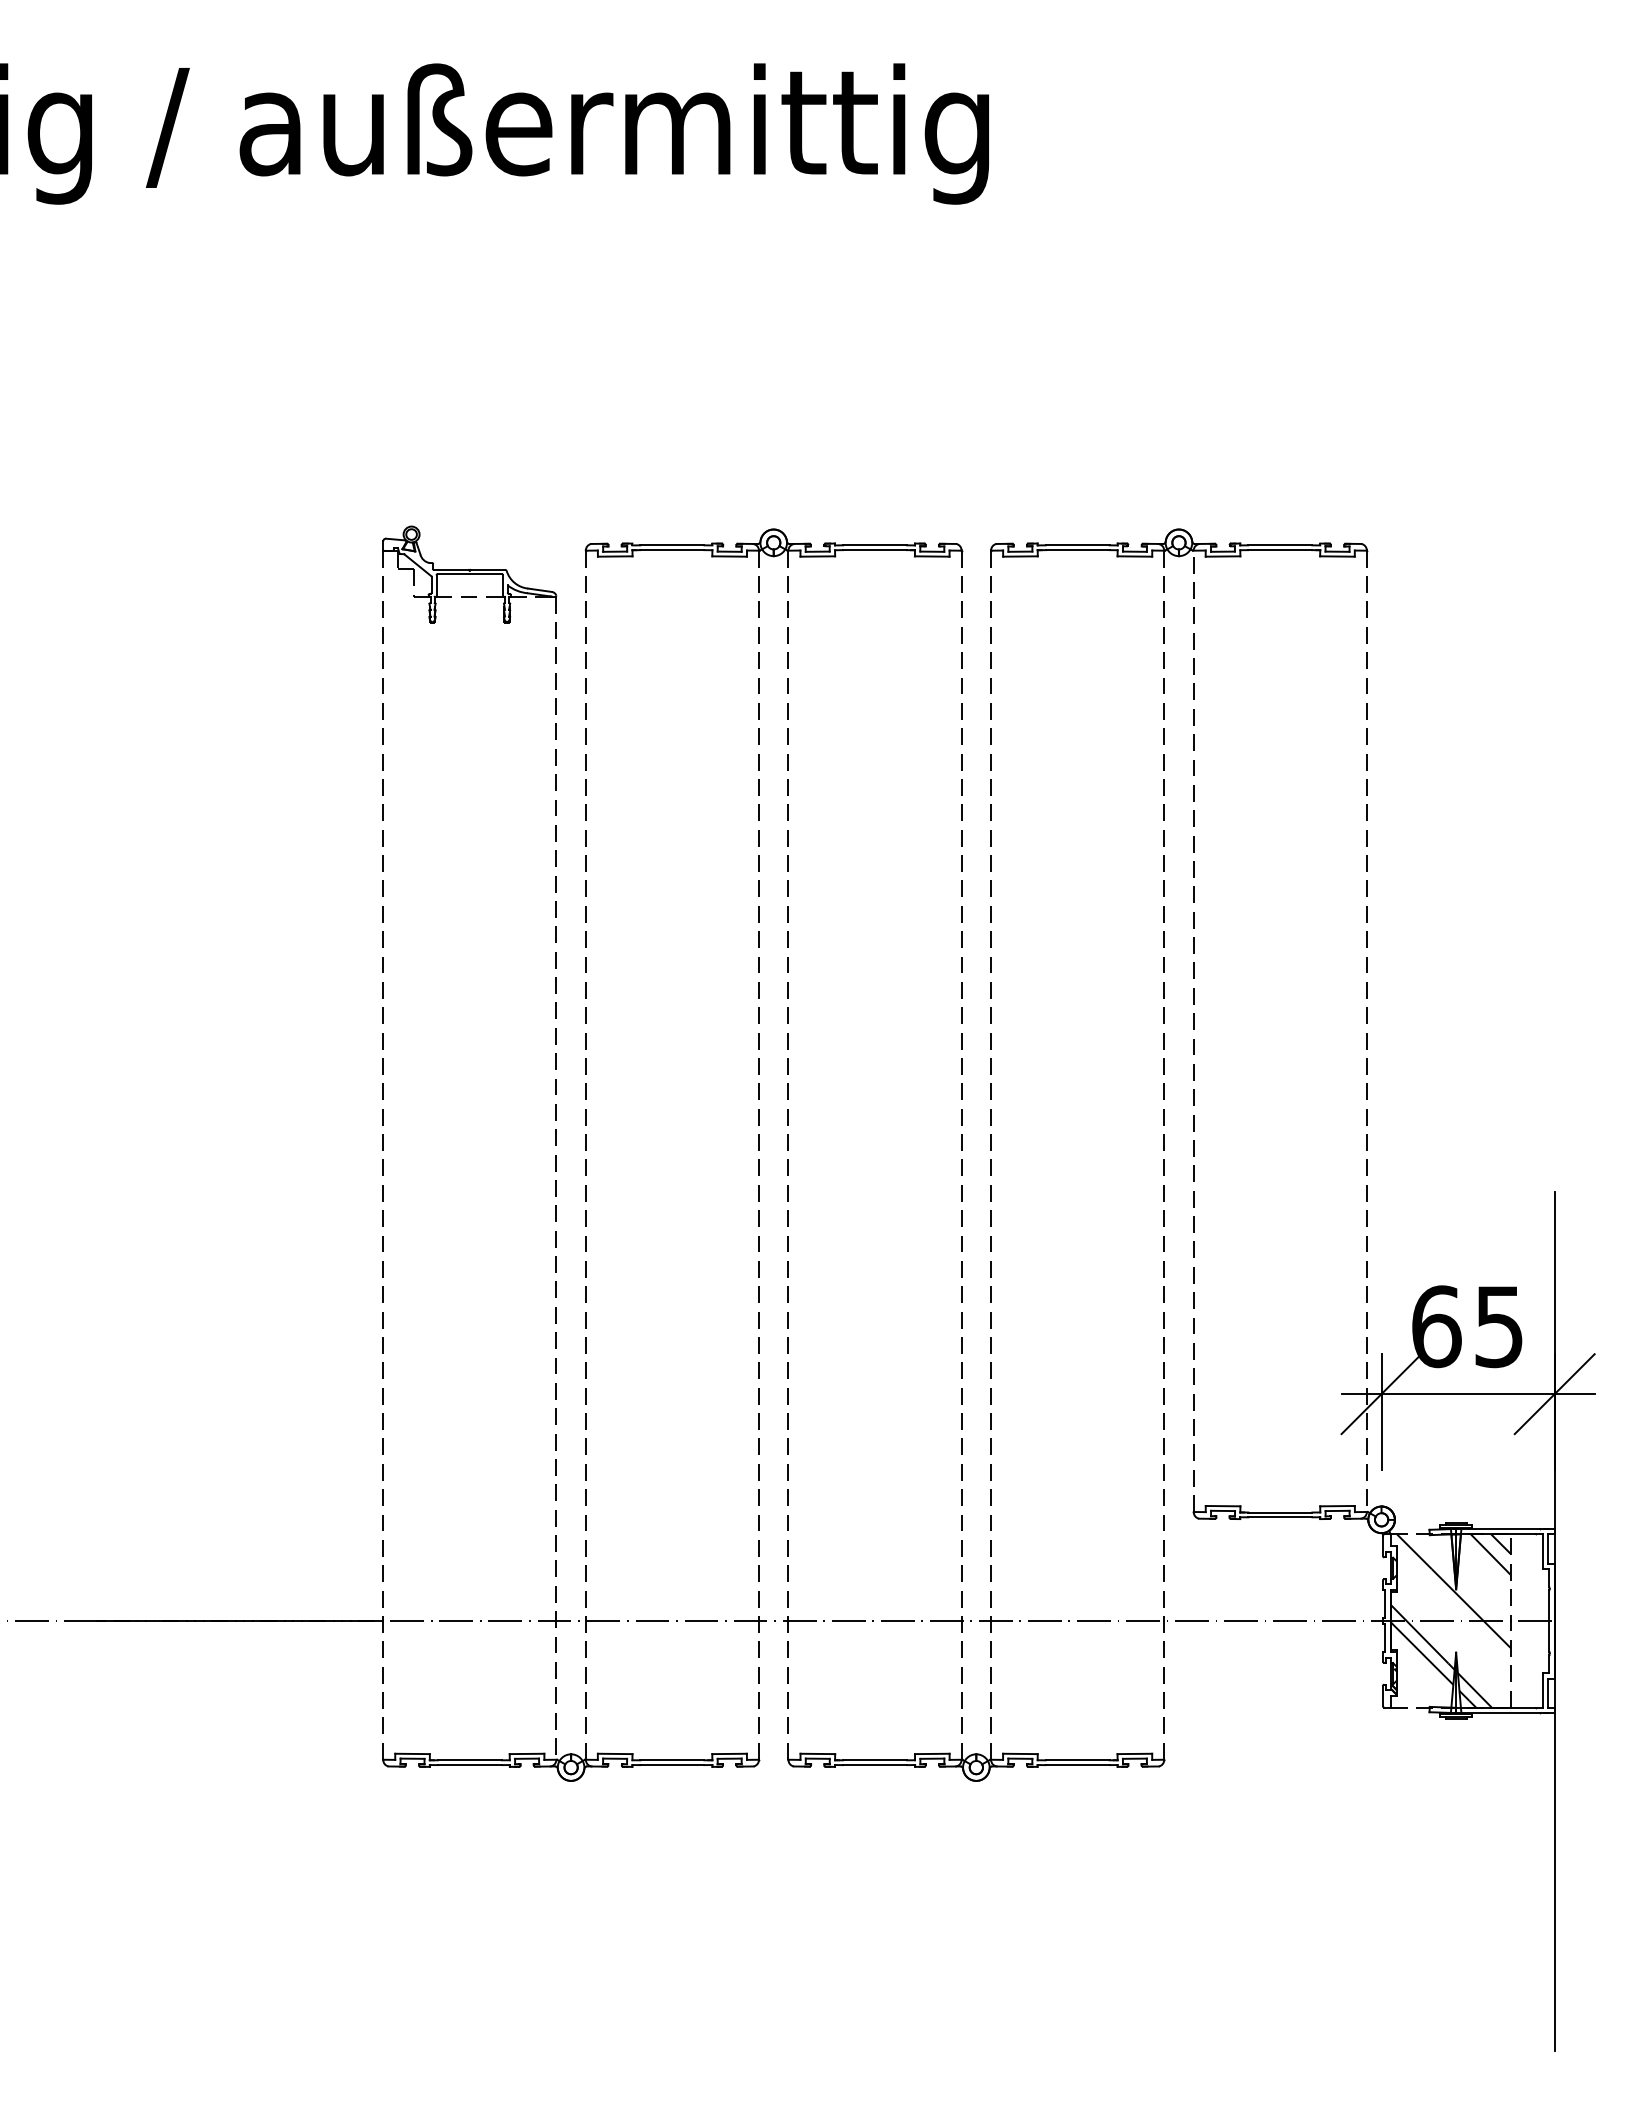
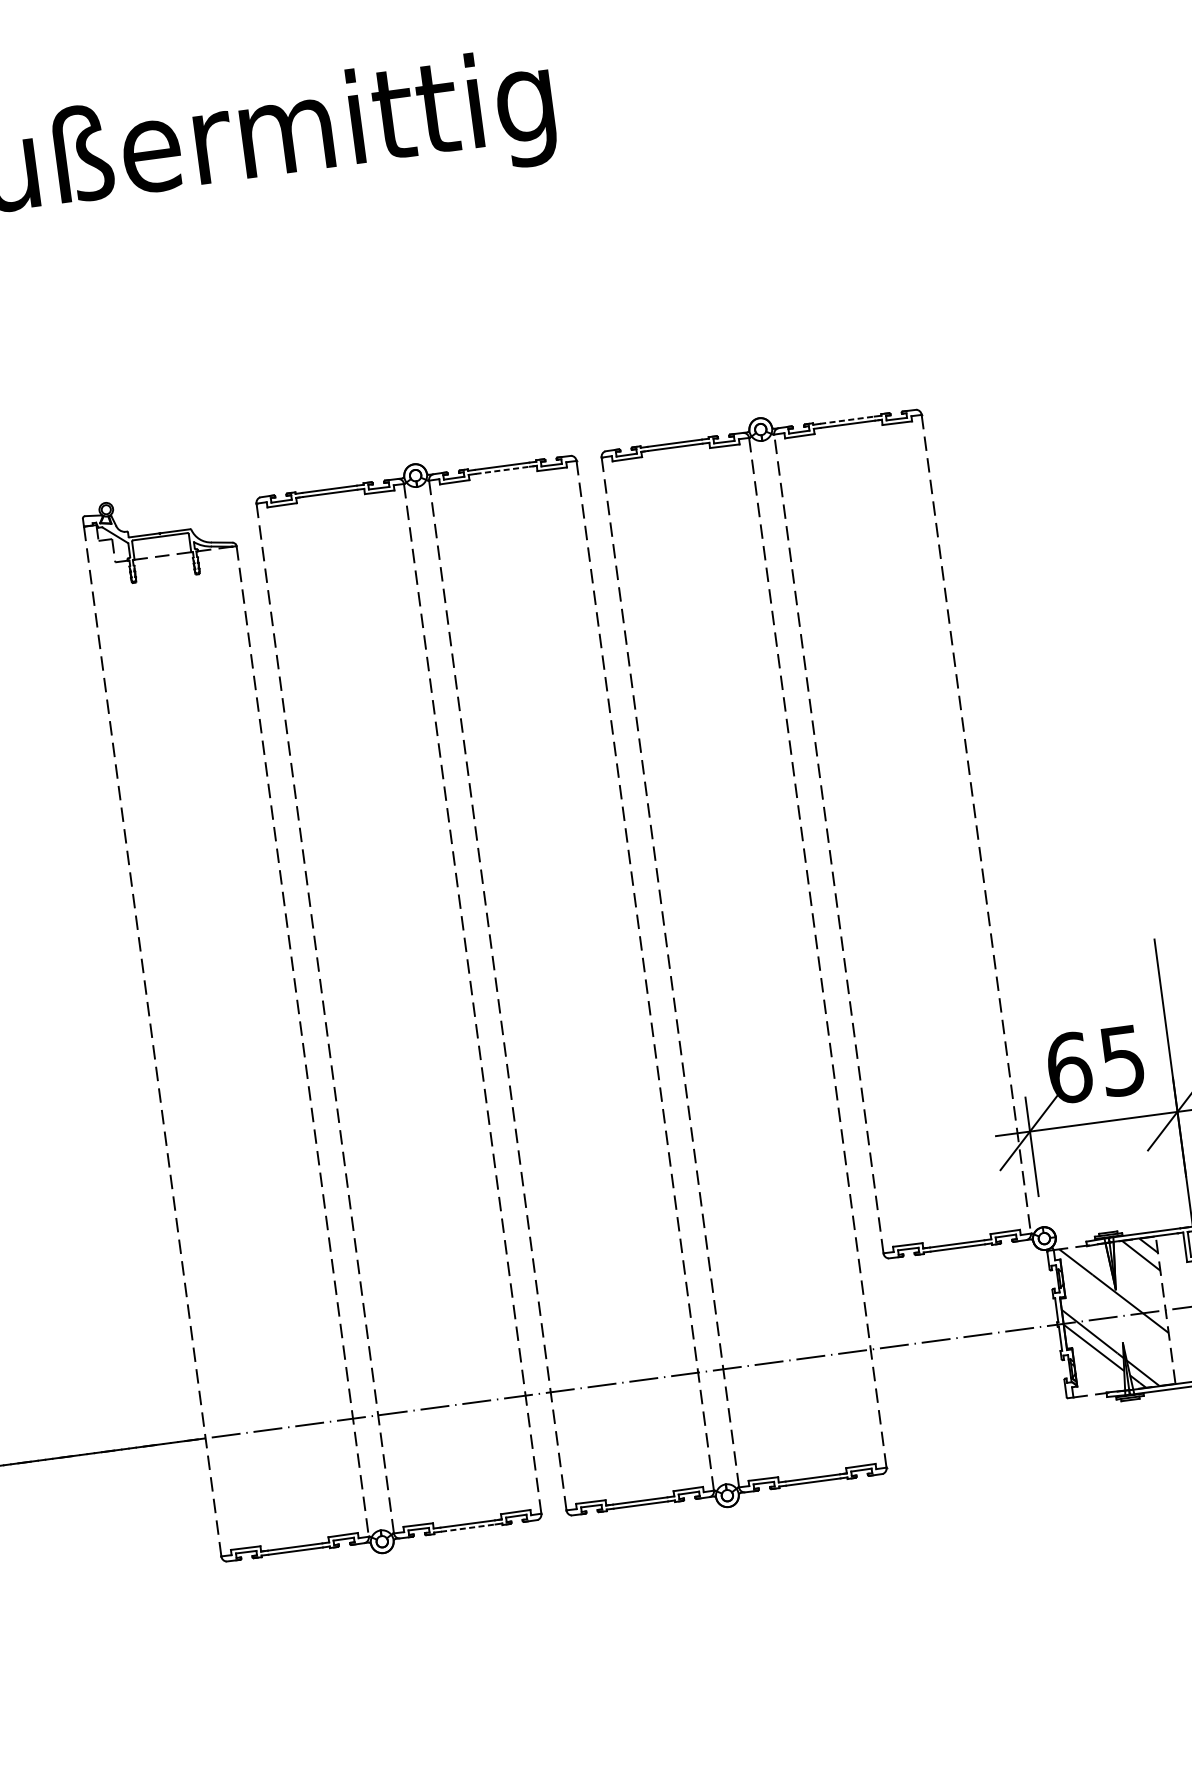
line: (1280, 545) -> (847, 420), solid -> dashed
line: (875, 550) -> (503, 470), solid -> dashed
line: (672, 1765) -> (468, 1528), solid -> dashed

